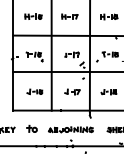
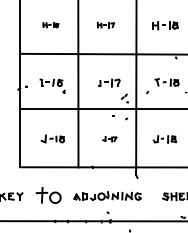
part: (33, 16) -> (50, 24), size x0.6
part: (69, 16) -> (105, 24), size x0.7
part: (72, 91) -> (109, 138), size x0.6
part: (31, 128) -> (47, 194), size x1.6

